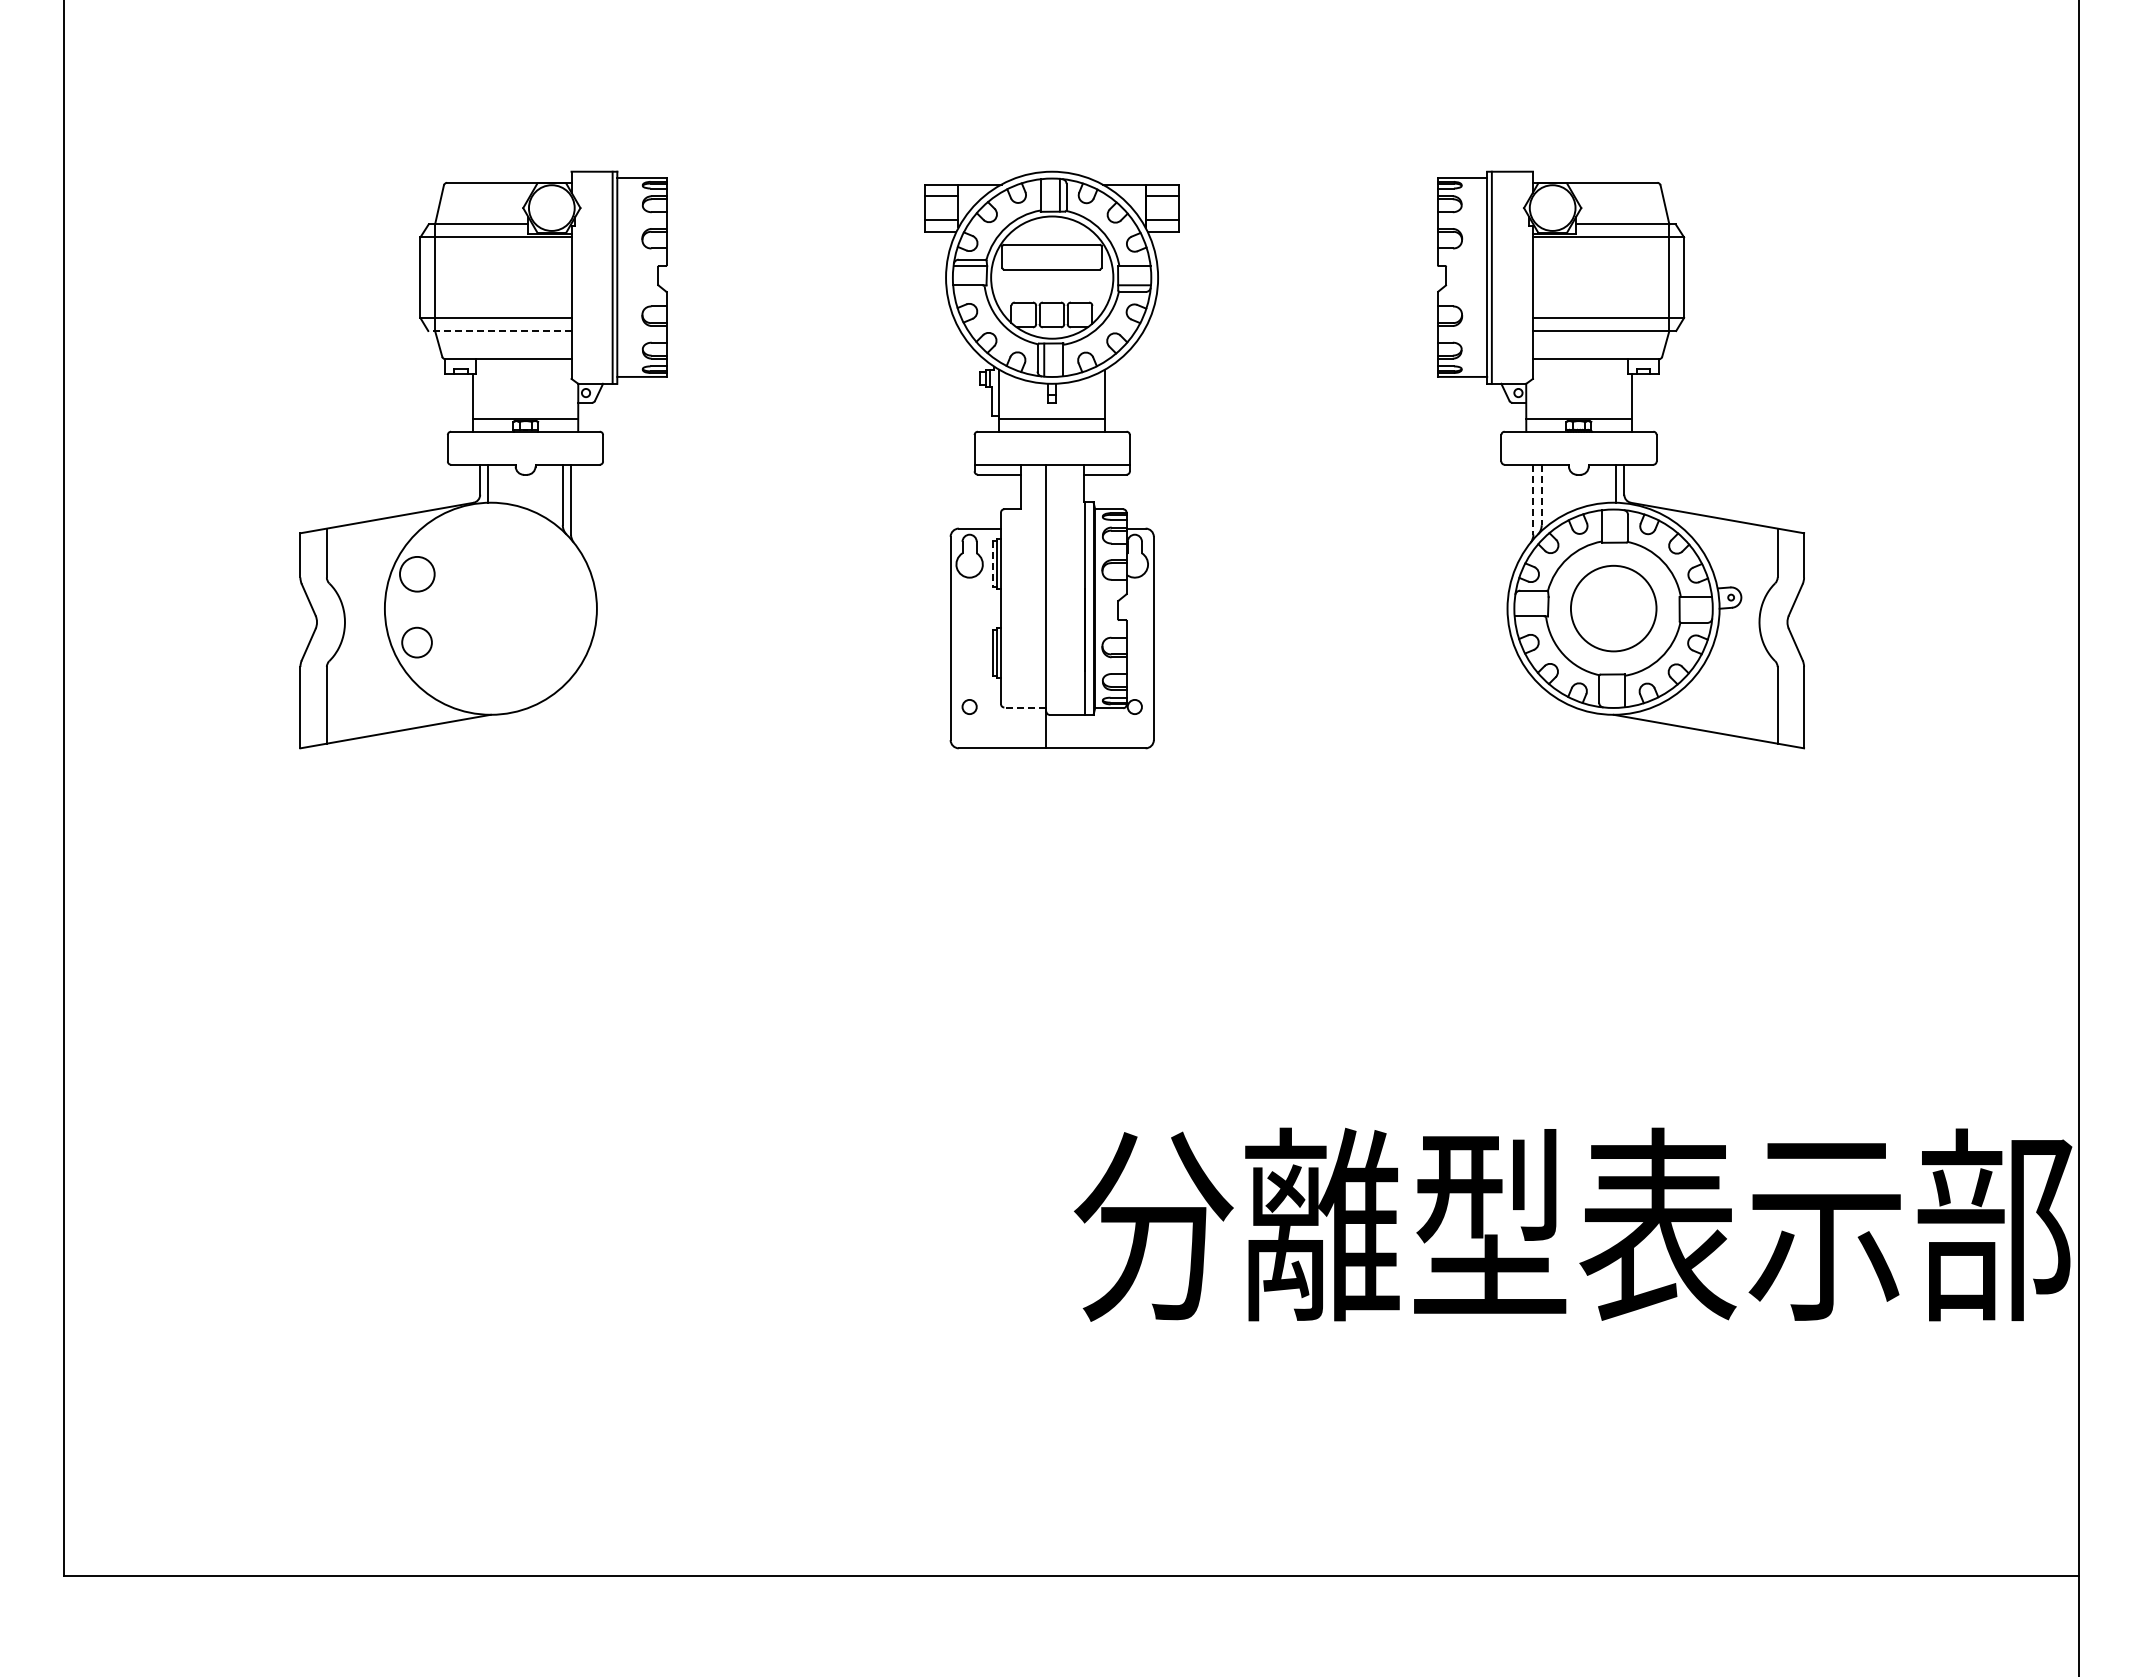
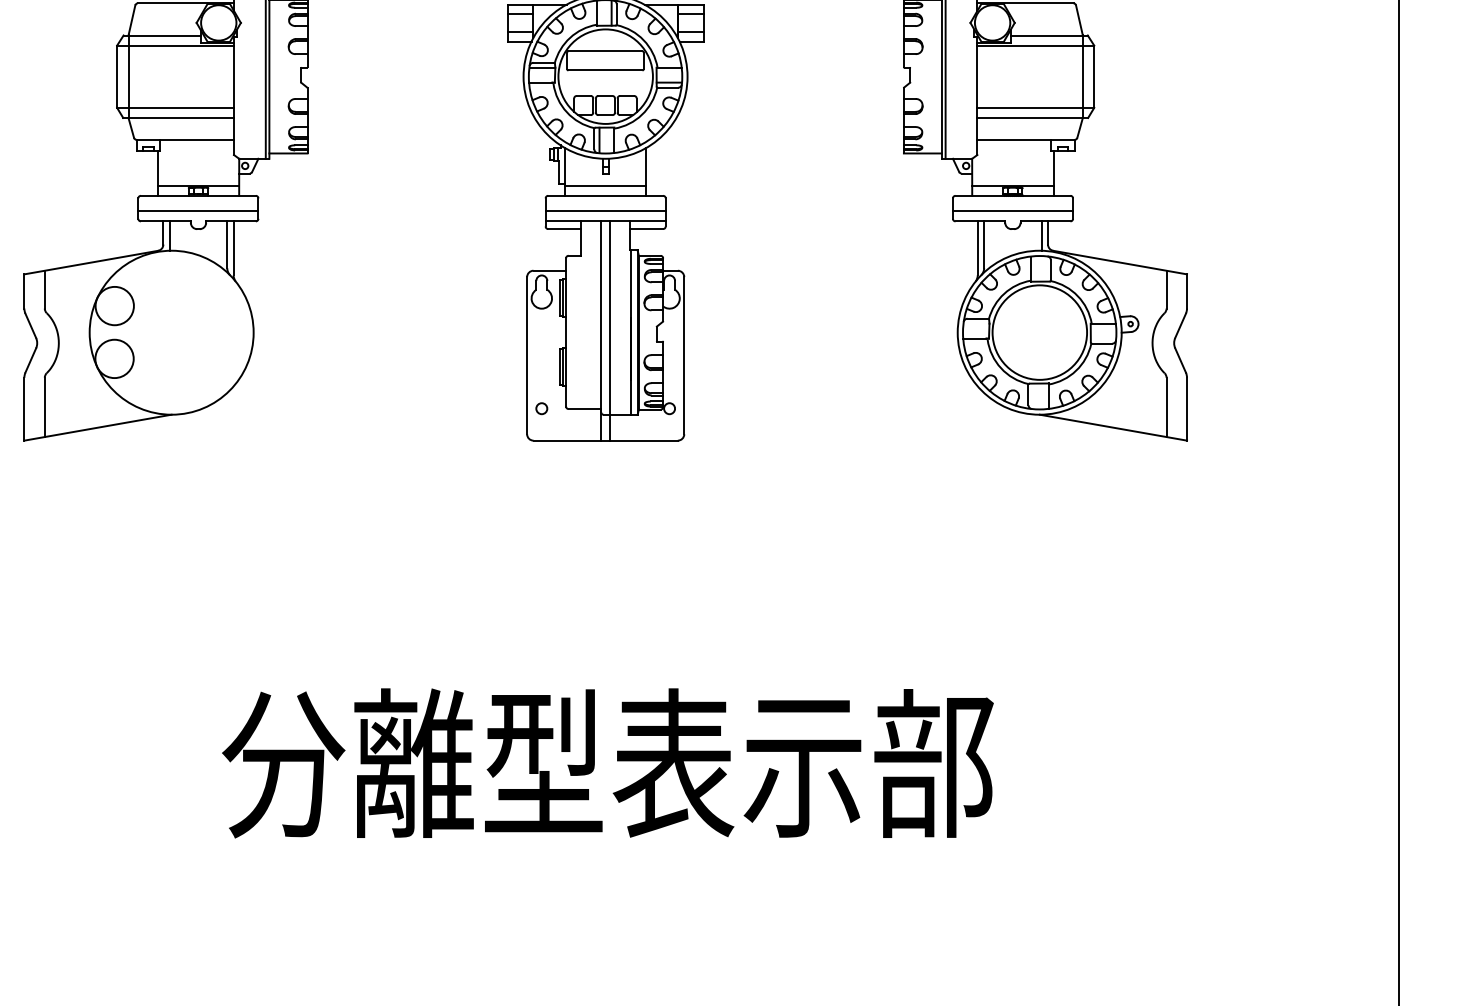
line: (499, 331) -> (178, 118), dashed -> solid
line: (525, 451) -> (198, 211), added
line: (1051, 451) -> (605, 211), added
line: (1578, 451) -> (1012, 211), added
line: (1541, 495) -> (983, 245), dashed -> solid
line: (1533, 499) -> (977, 248), dashed -> solid
line: (992, 564) -> (559, 298), dashed -> solid
circle: (417, 574) -> (114, 306), size x1.43
line: (1058, 606) -> (610, 330), added
circle: (1613, 608) -> (1039, 332), size x1.43
circle: (416, 642) -> (114, 358), size x1.67
line: (1024, 707) -> (584, 409), dashed -> solid
text: (1573, 1224) -> (608, 763), moved

